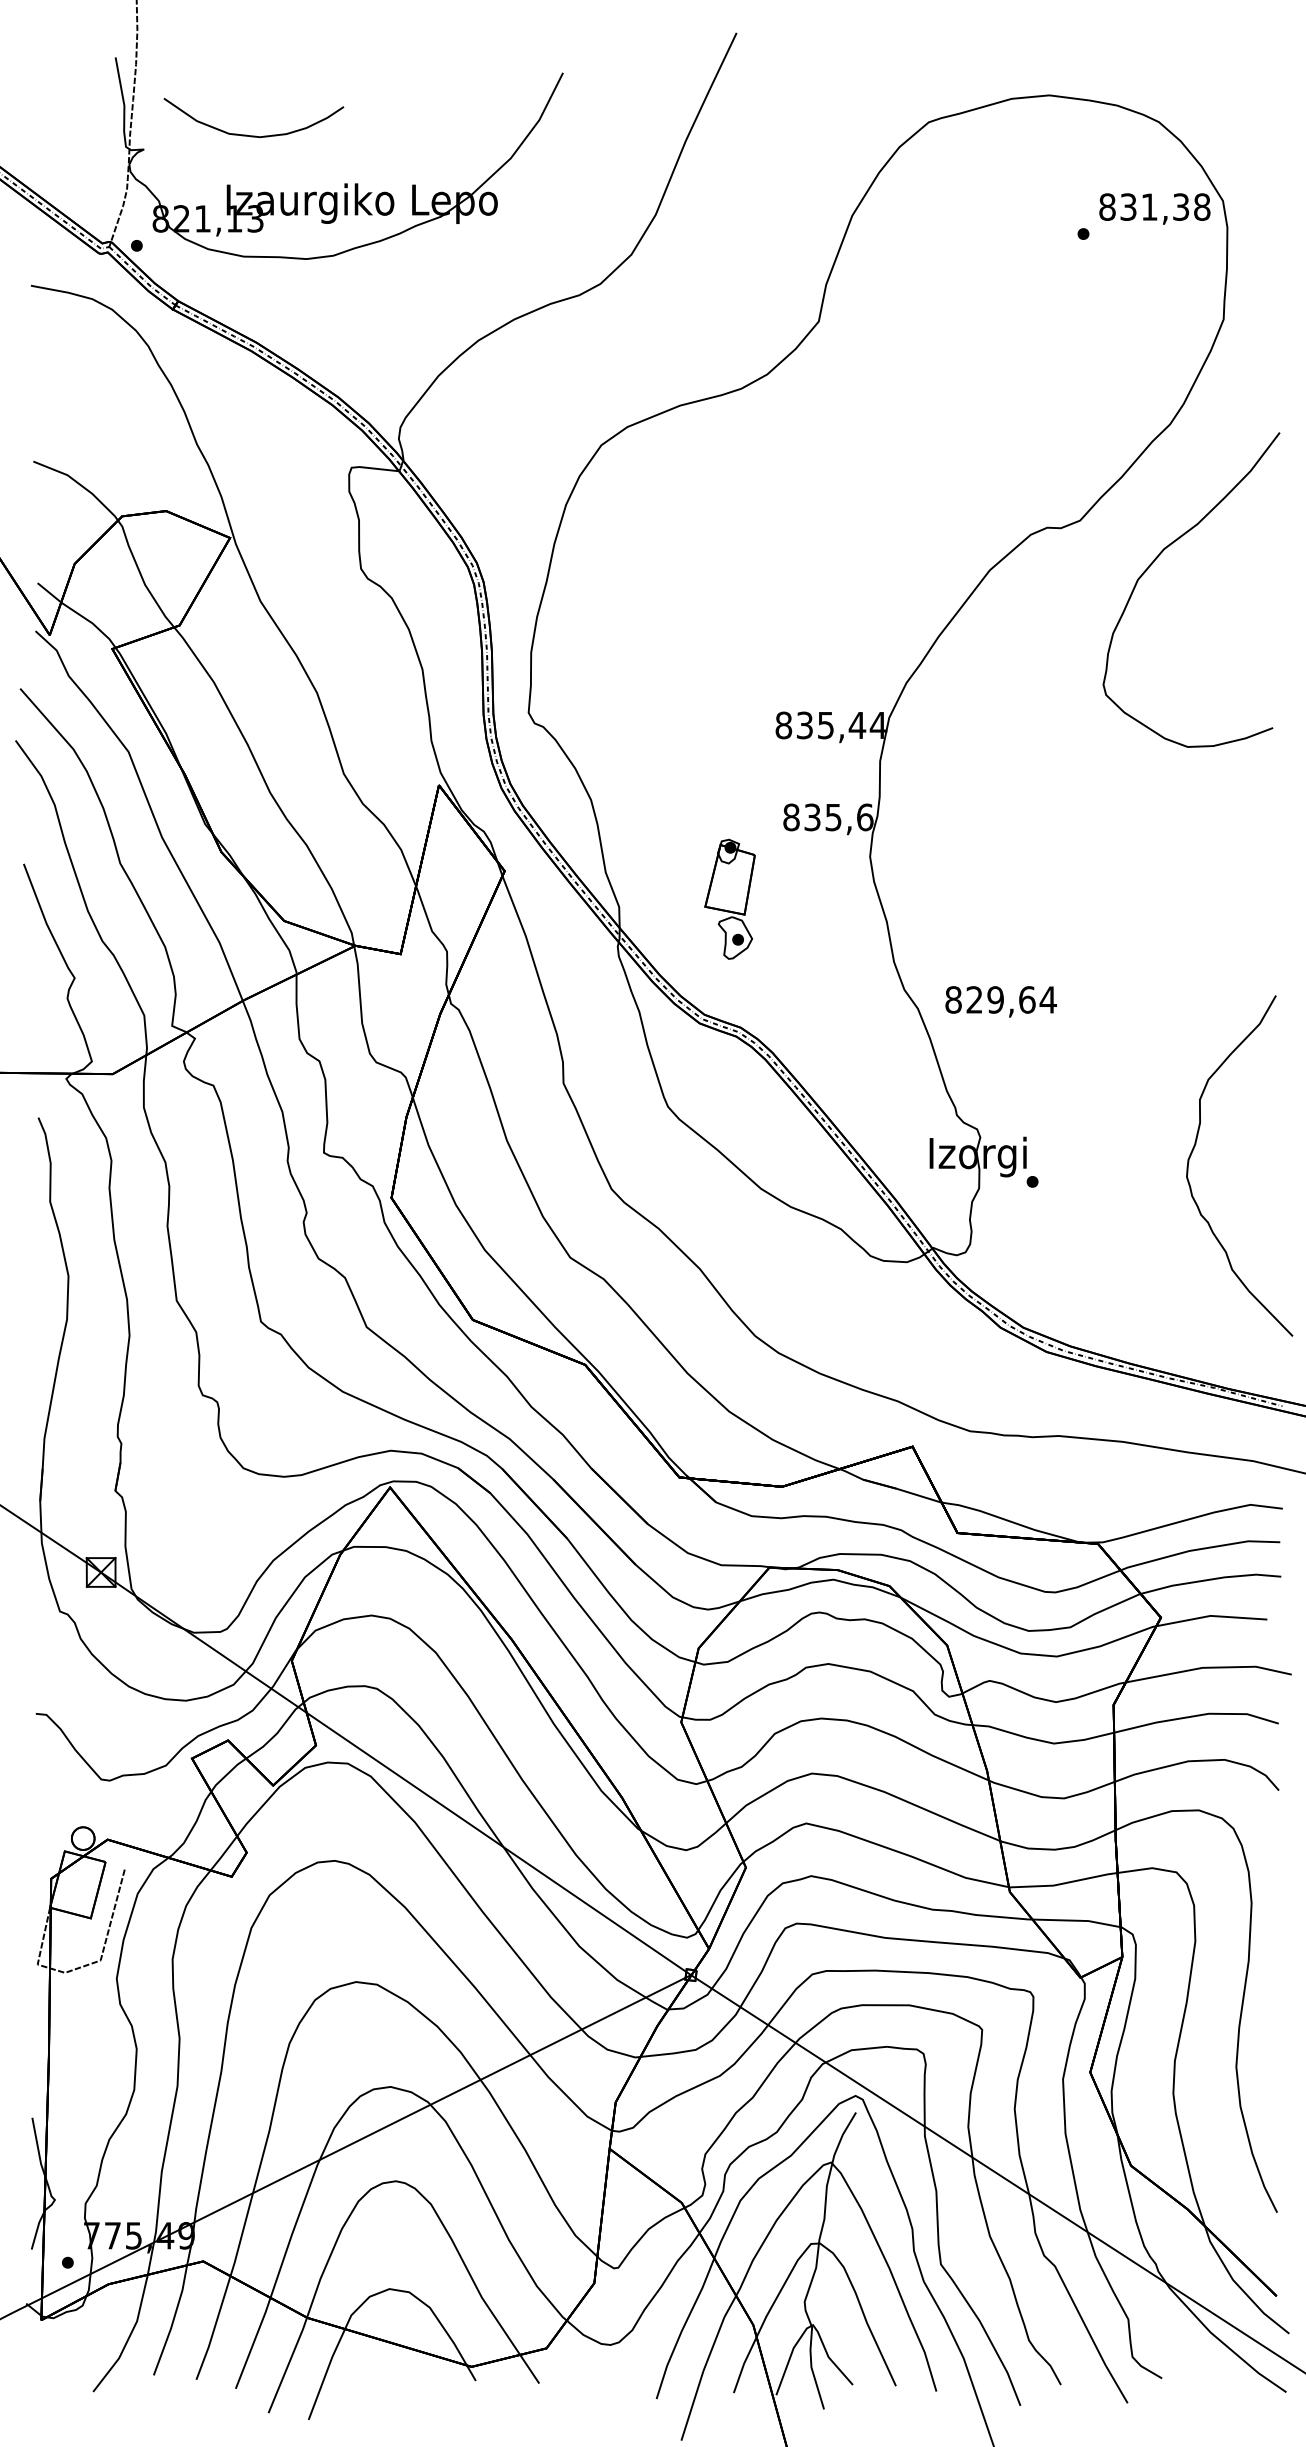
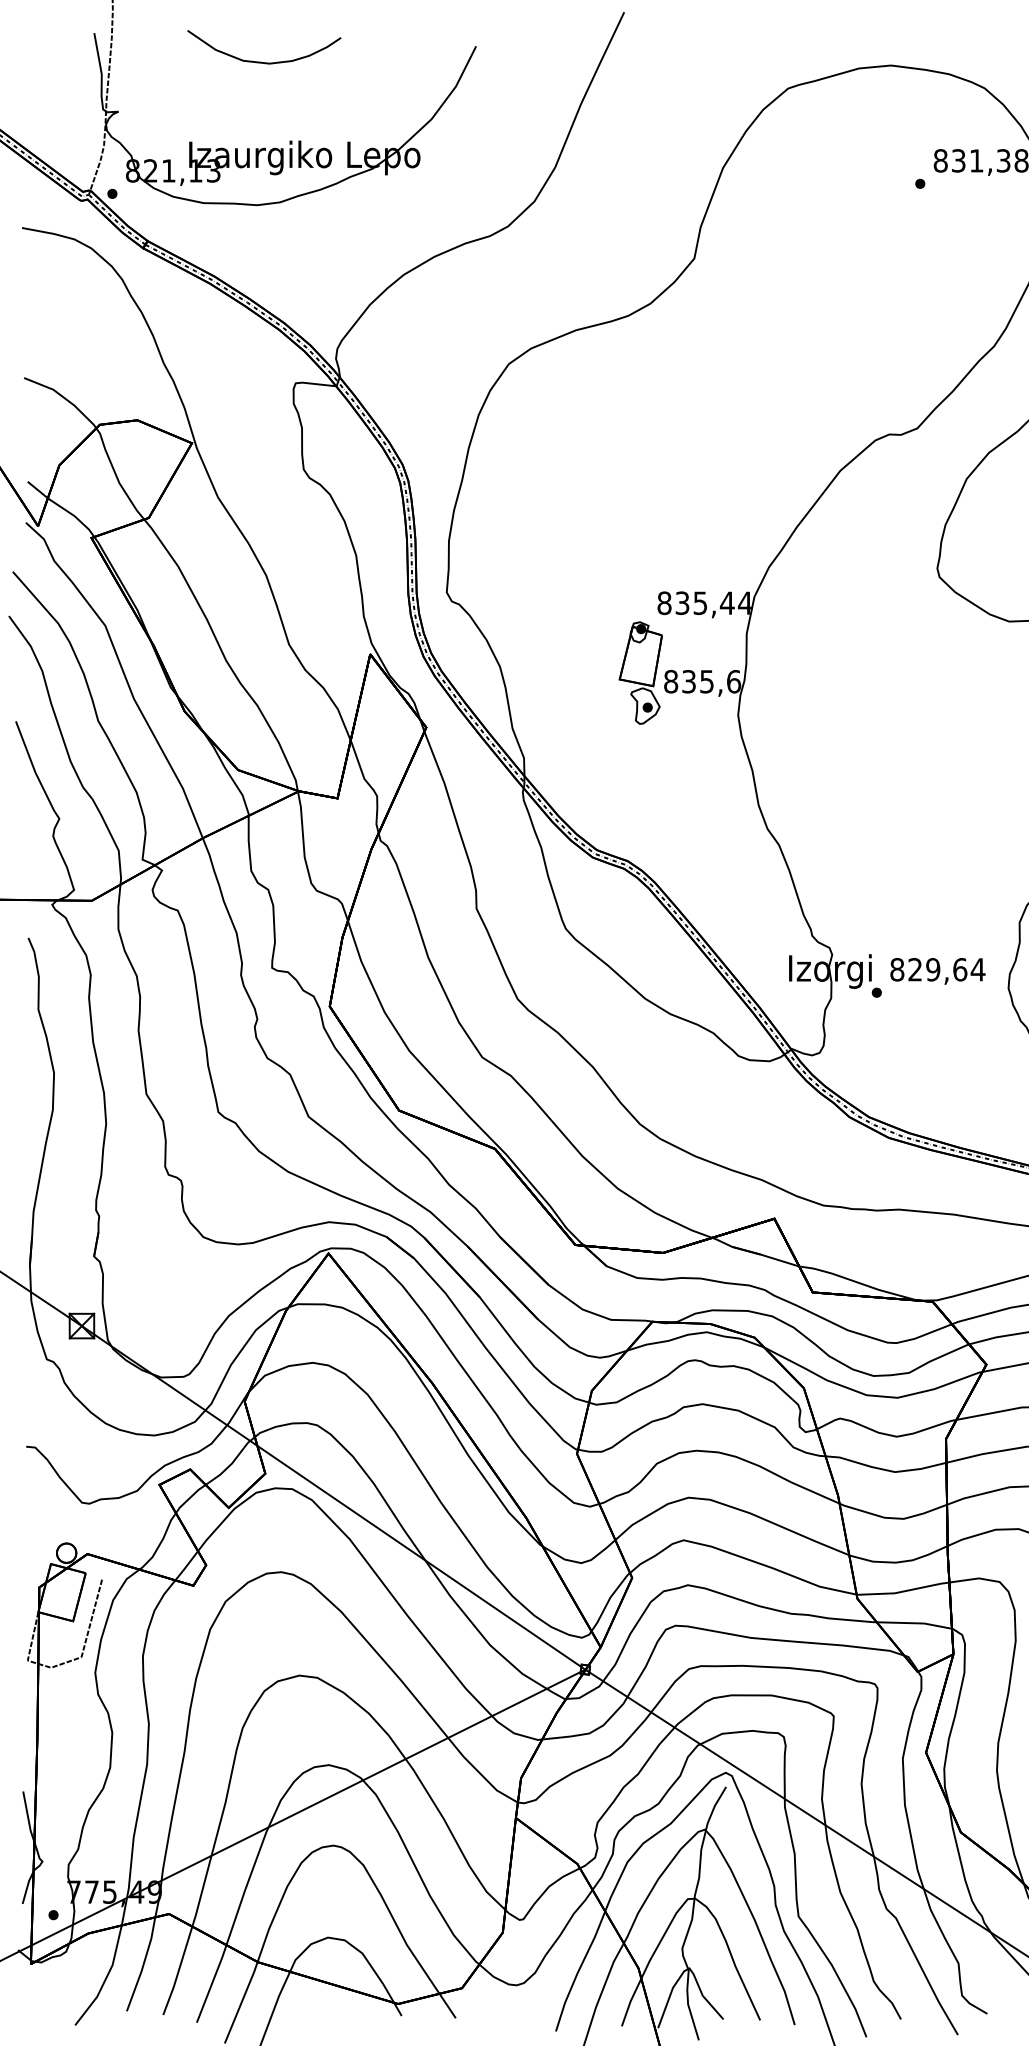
curve: (253, 135) -> (264, 62), moved
part: (729, 898) -> (640, 672), moved
text: (1000, 1001) -> (937, 971), moved

